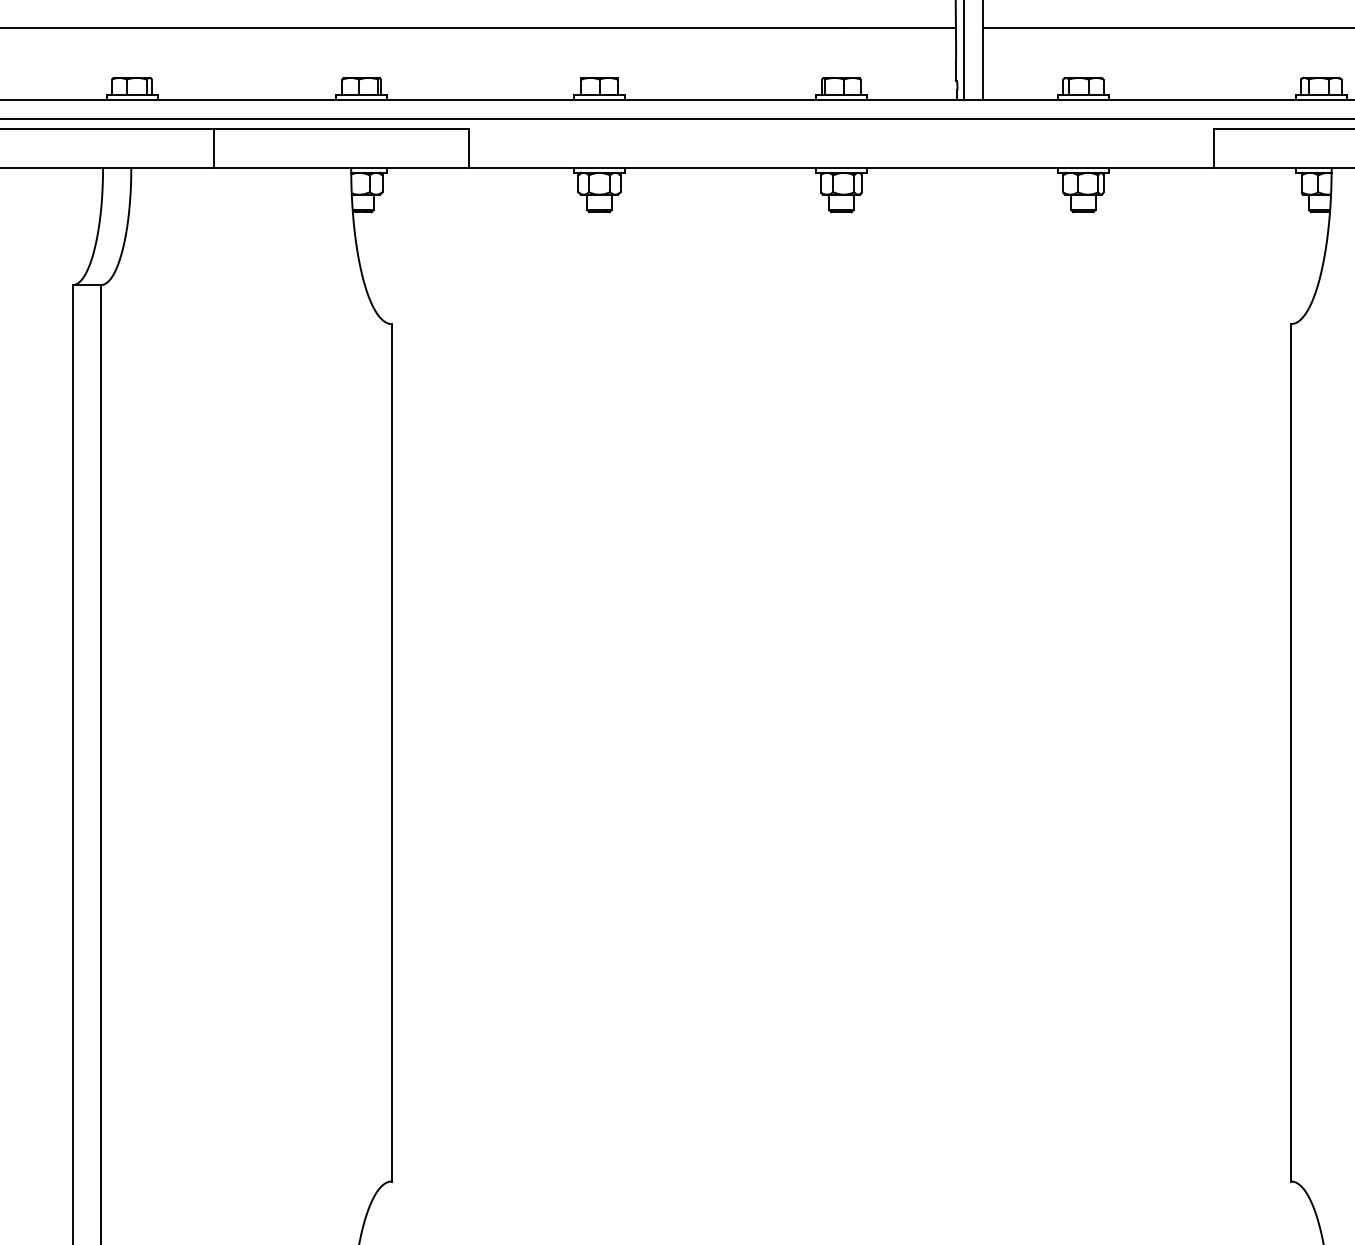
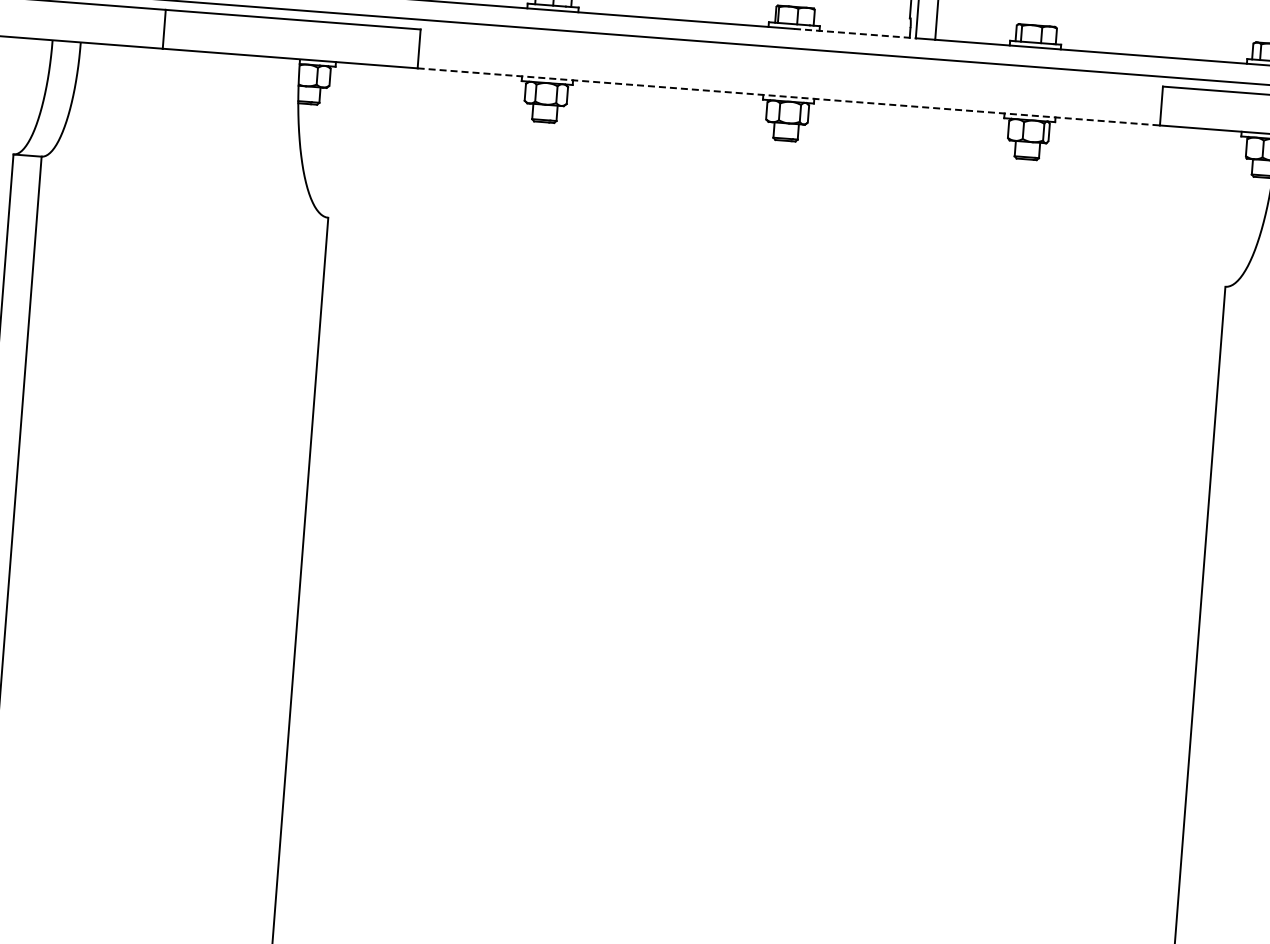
line: (903, 100) -> (855, 34), solid -> dashed
line: (841, 168) -> (788, 97), solid -> dashed

